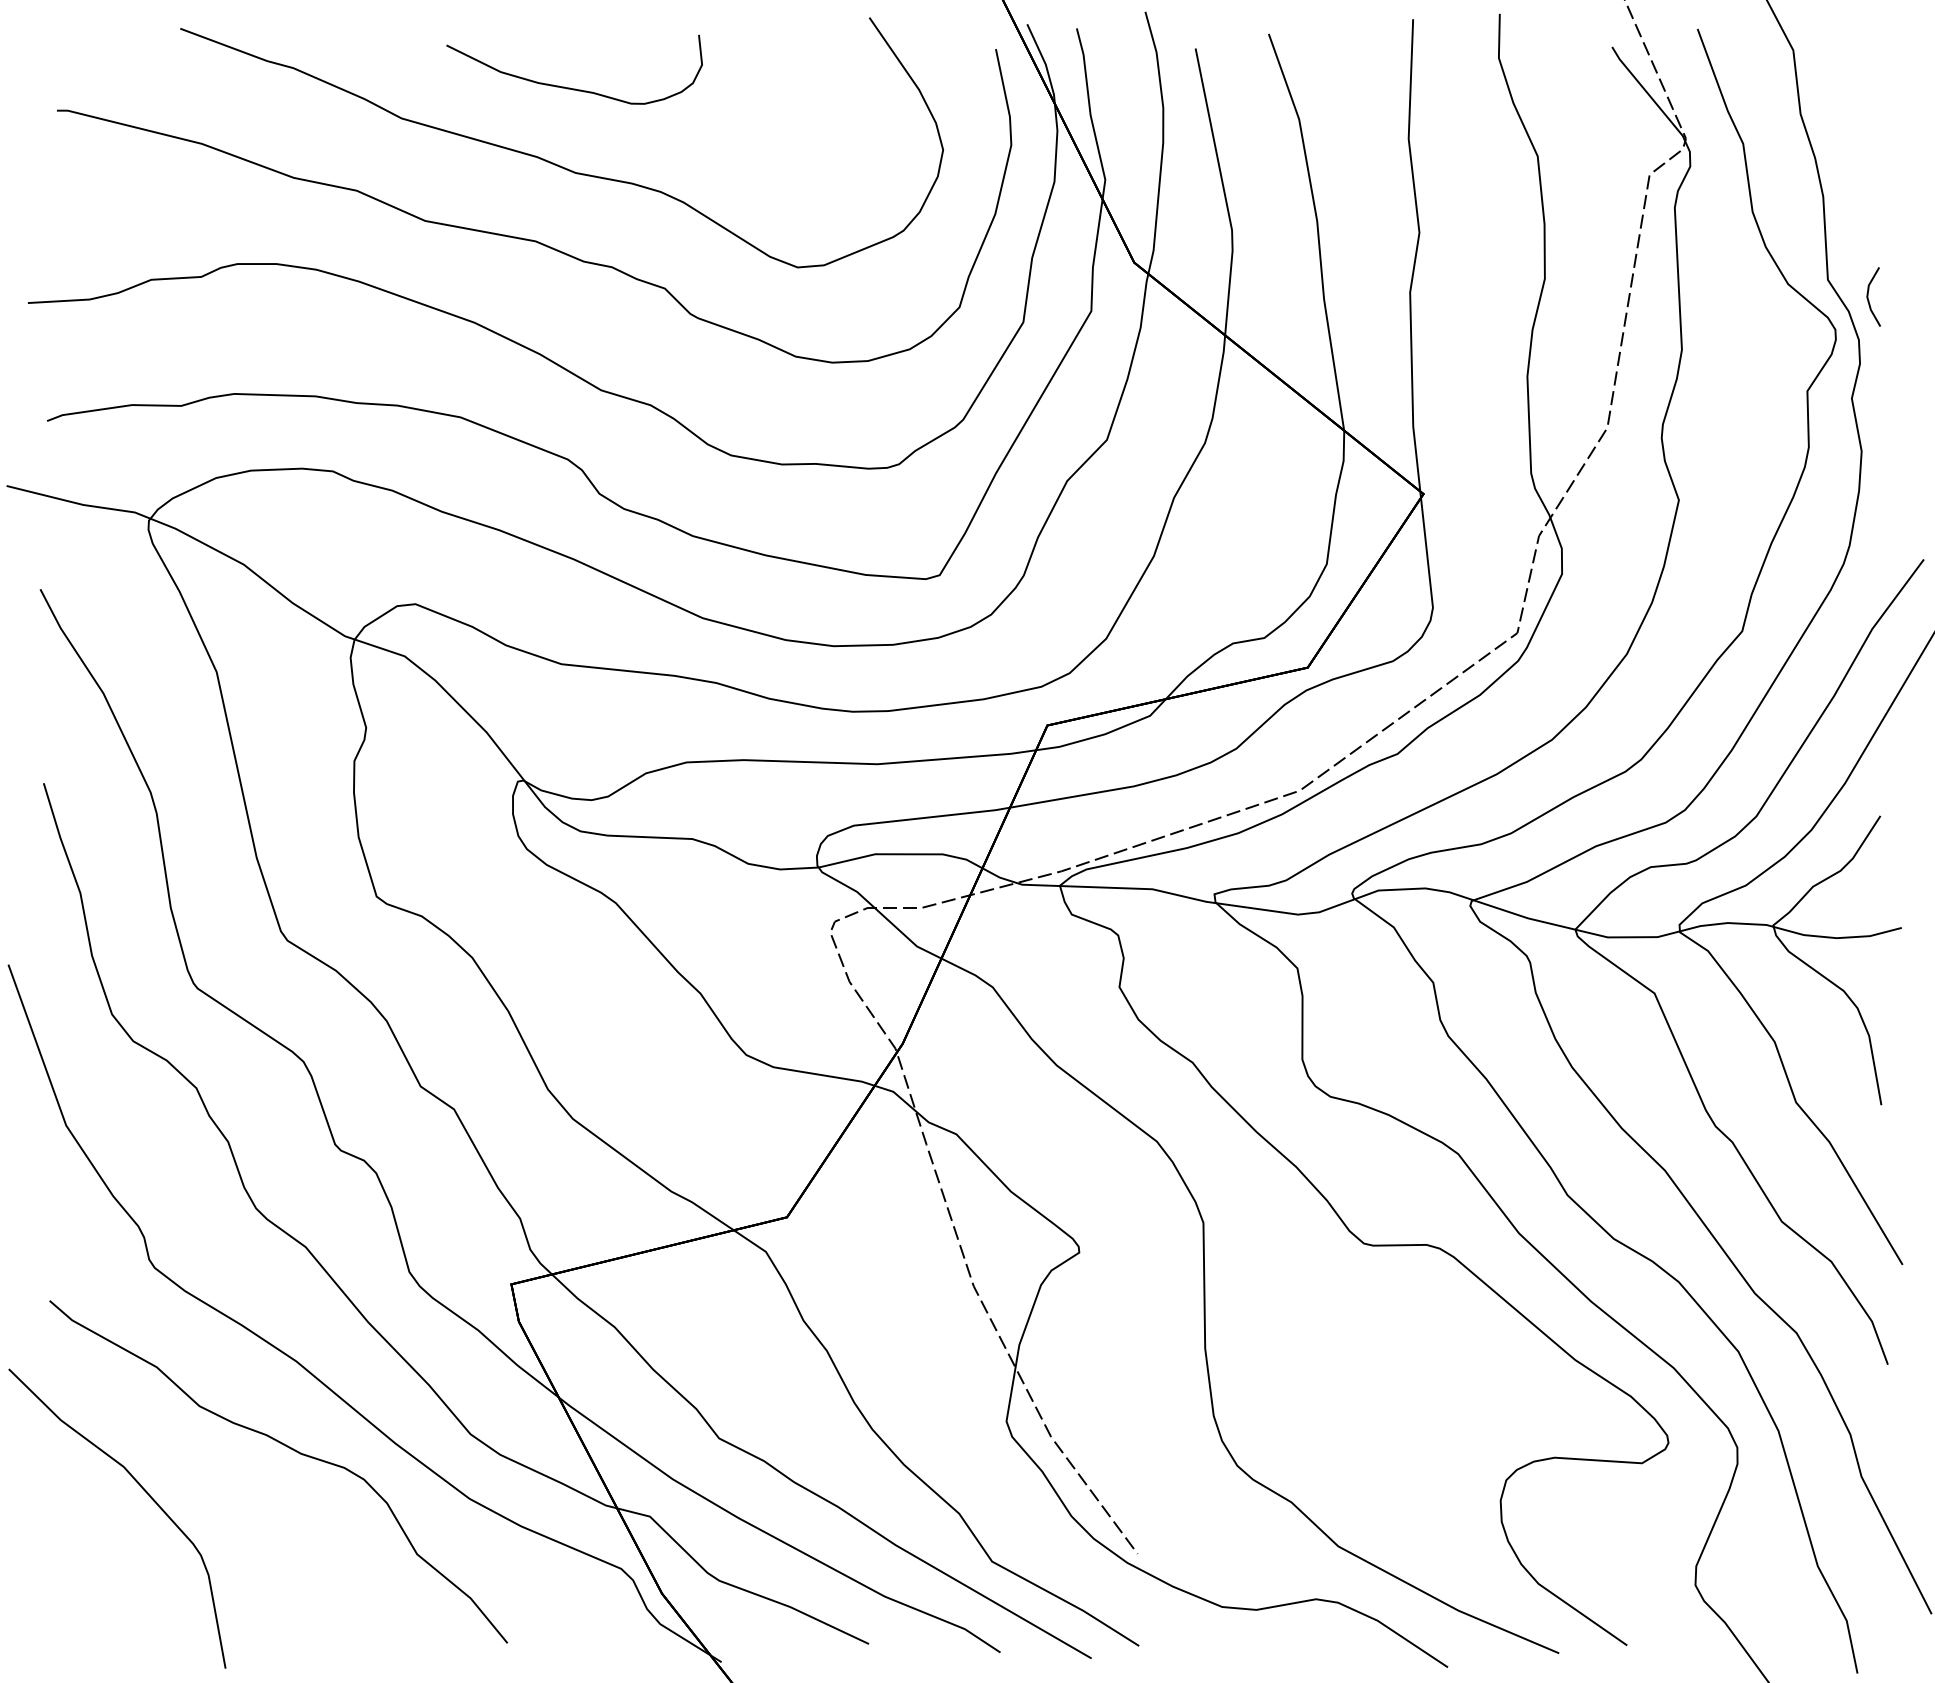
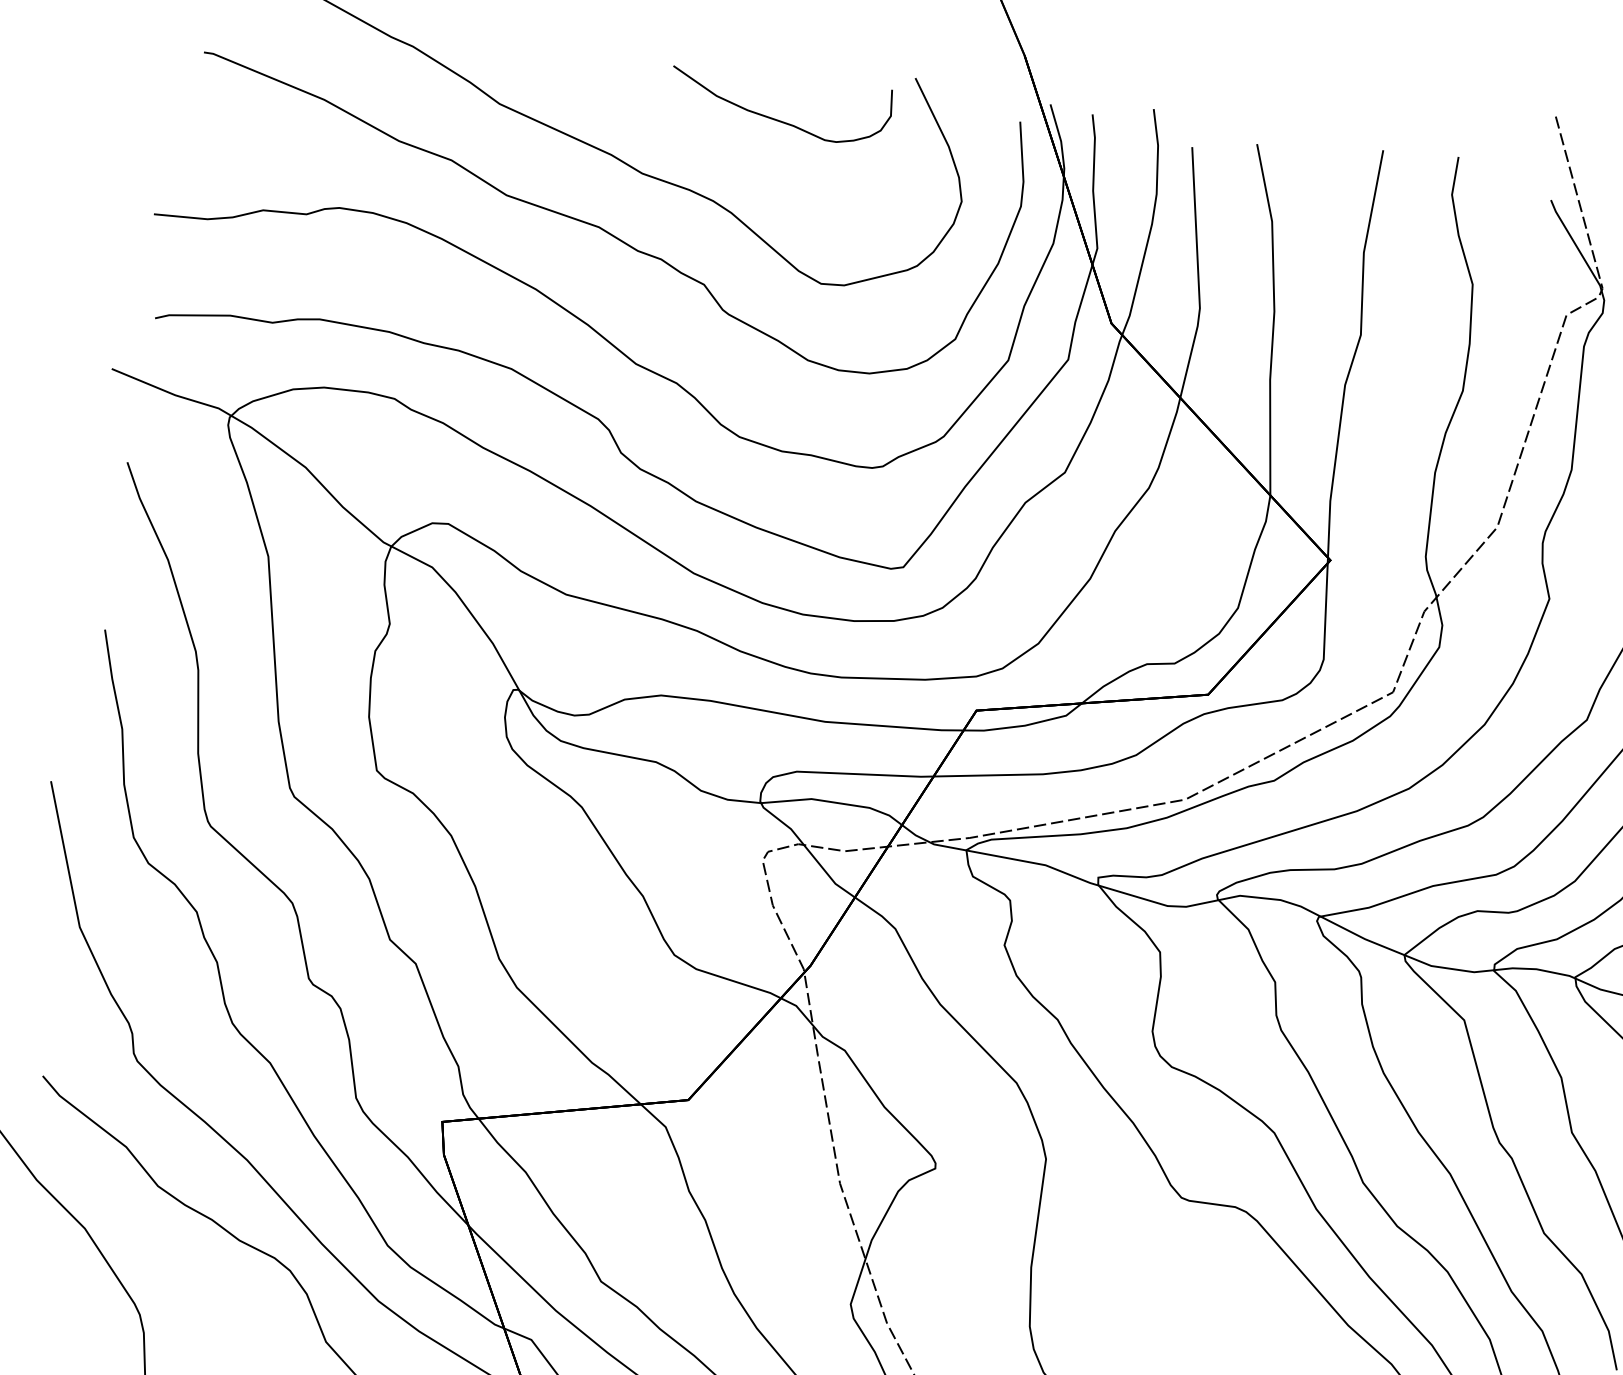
curve: (570, 87) -> (774, 118), moved

